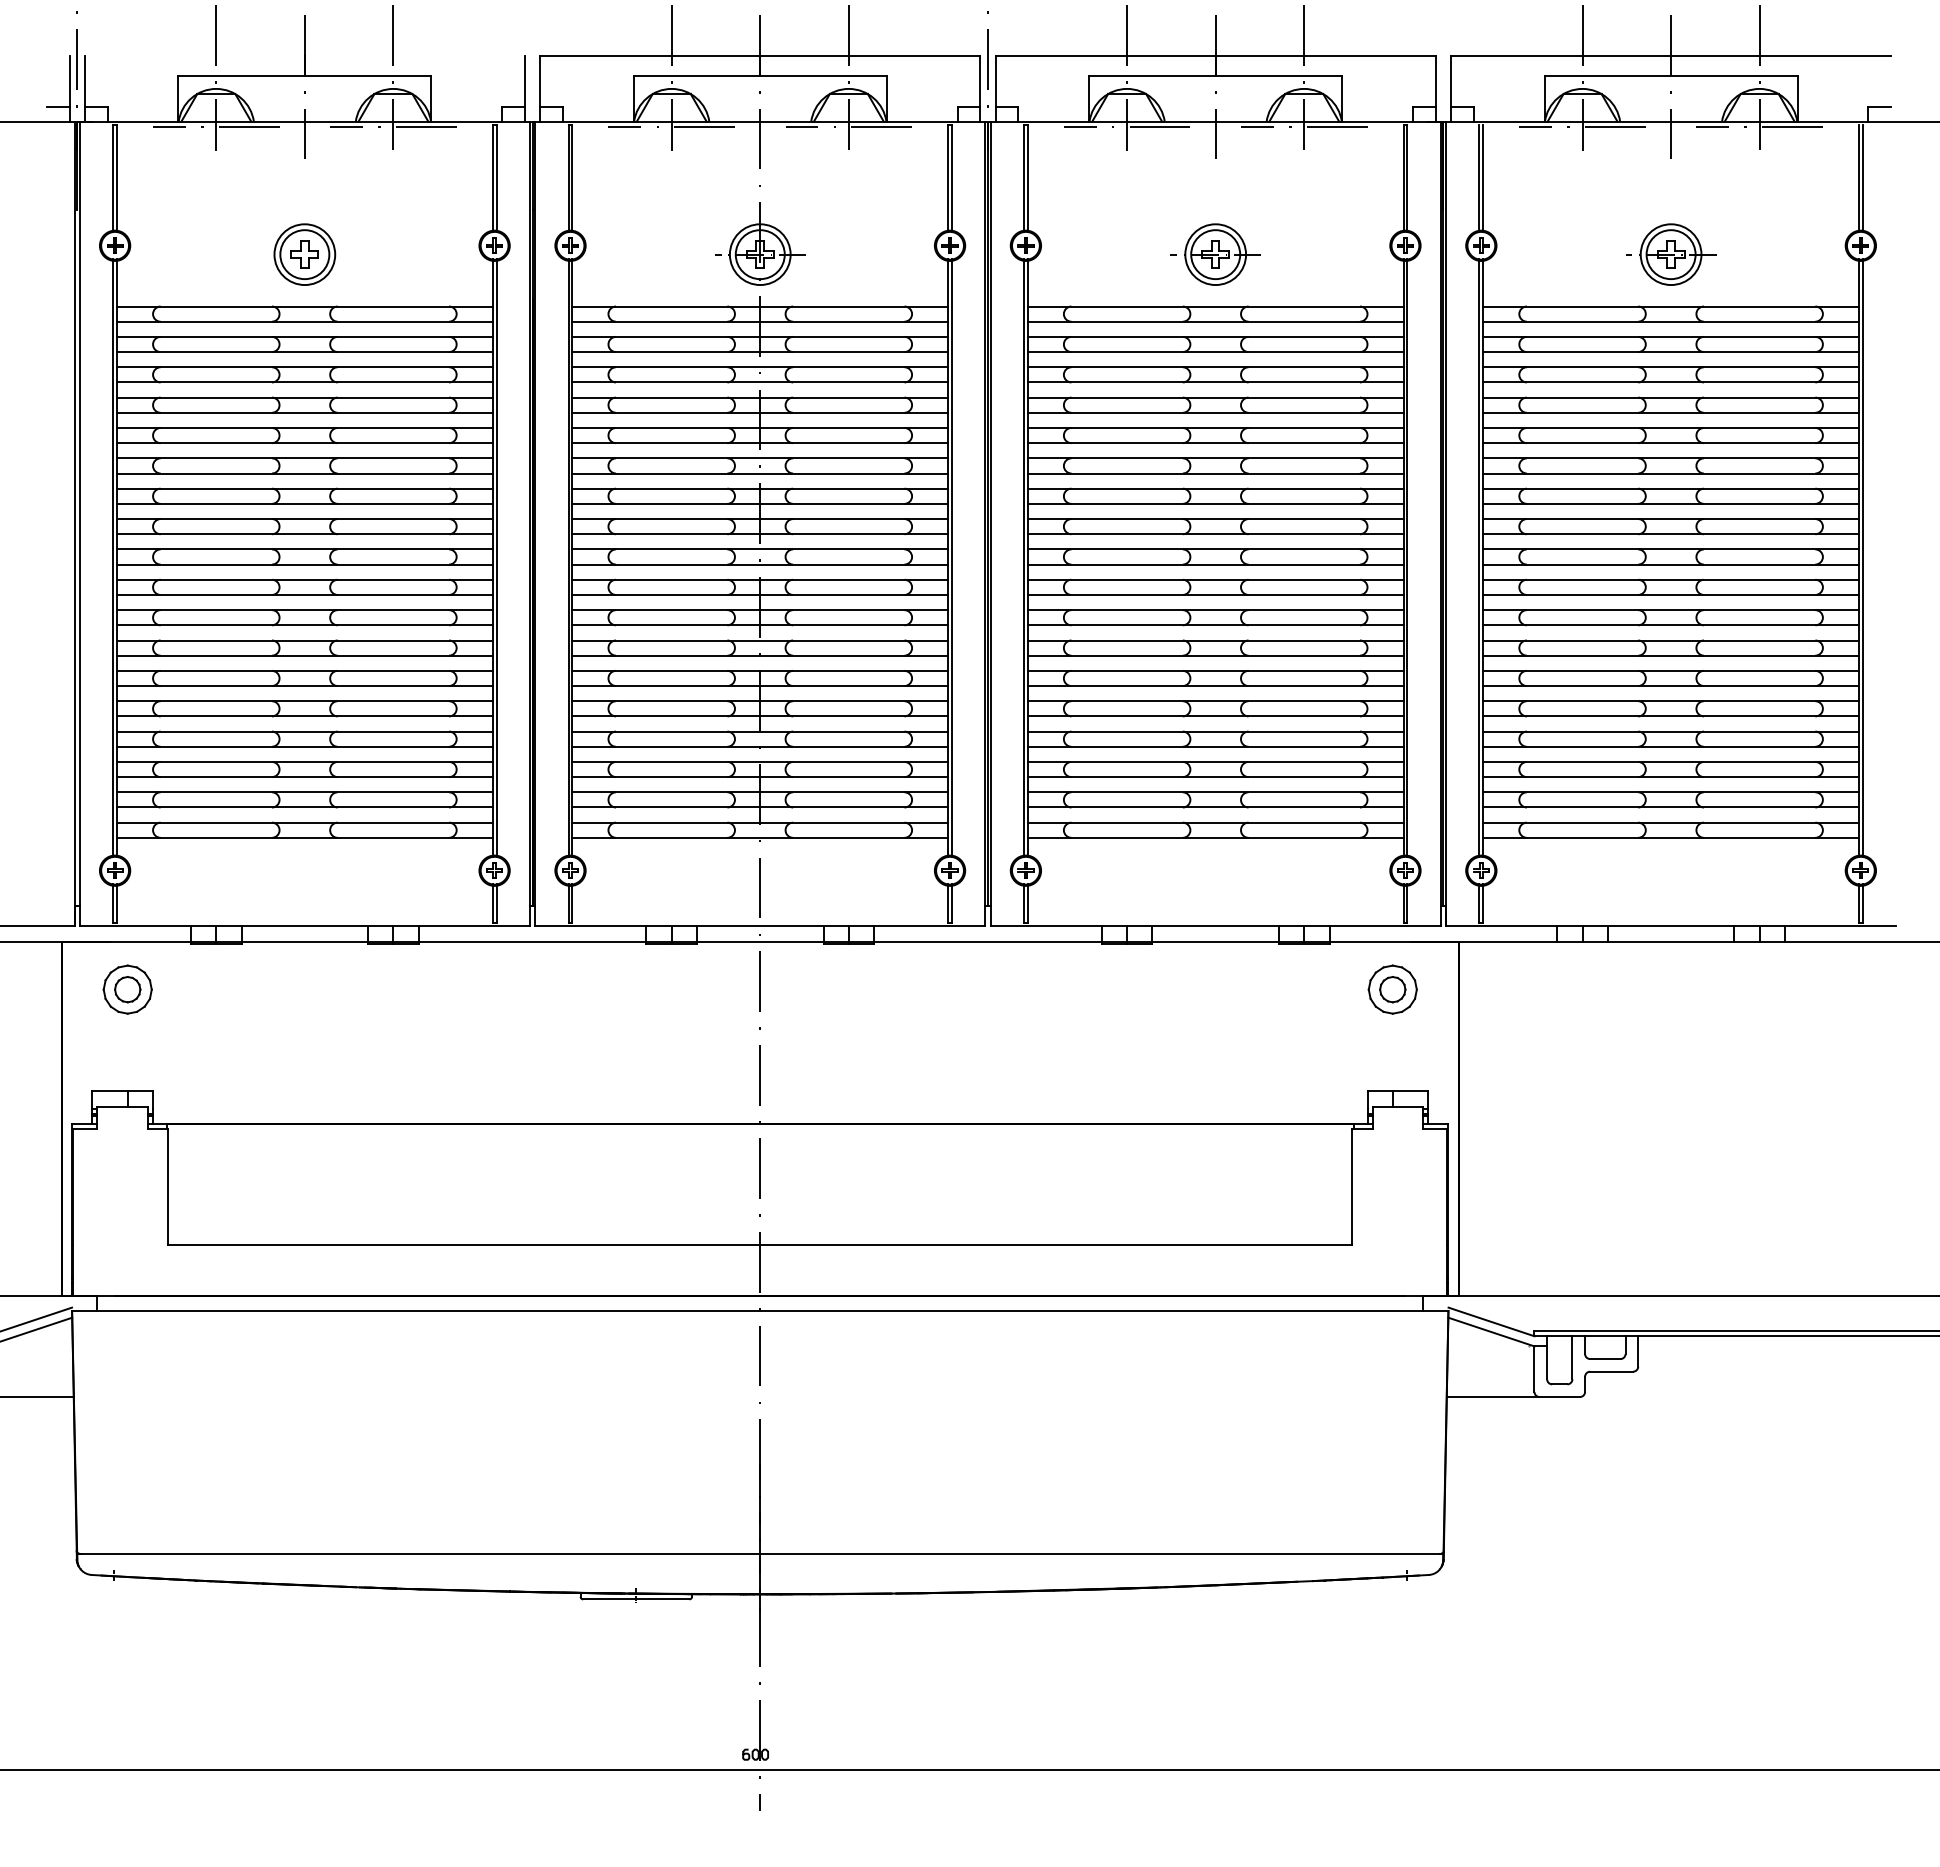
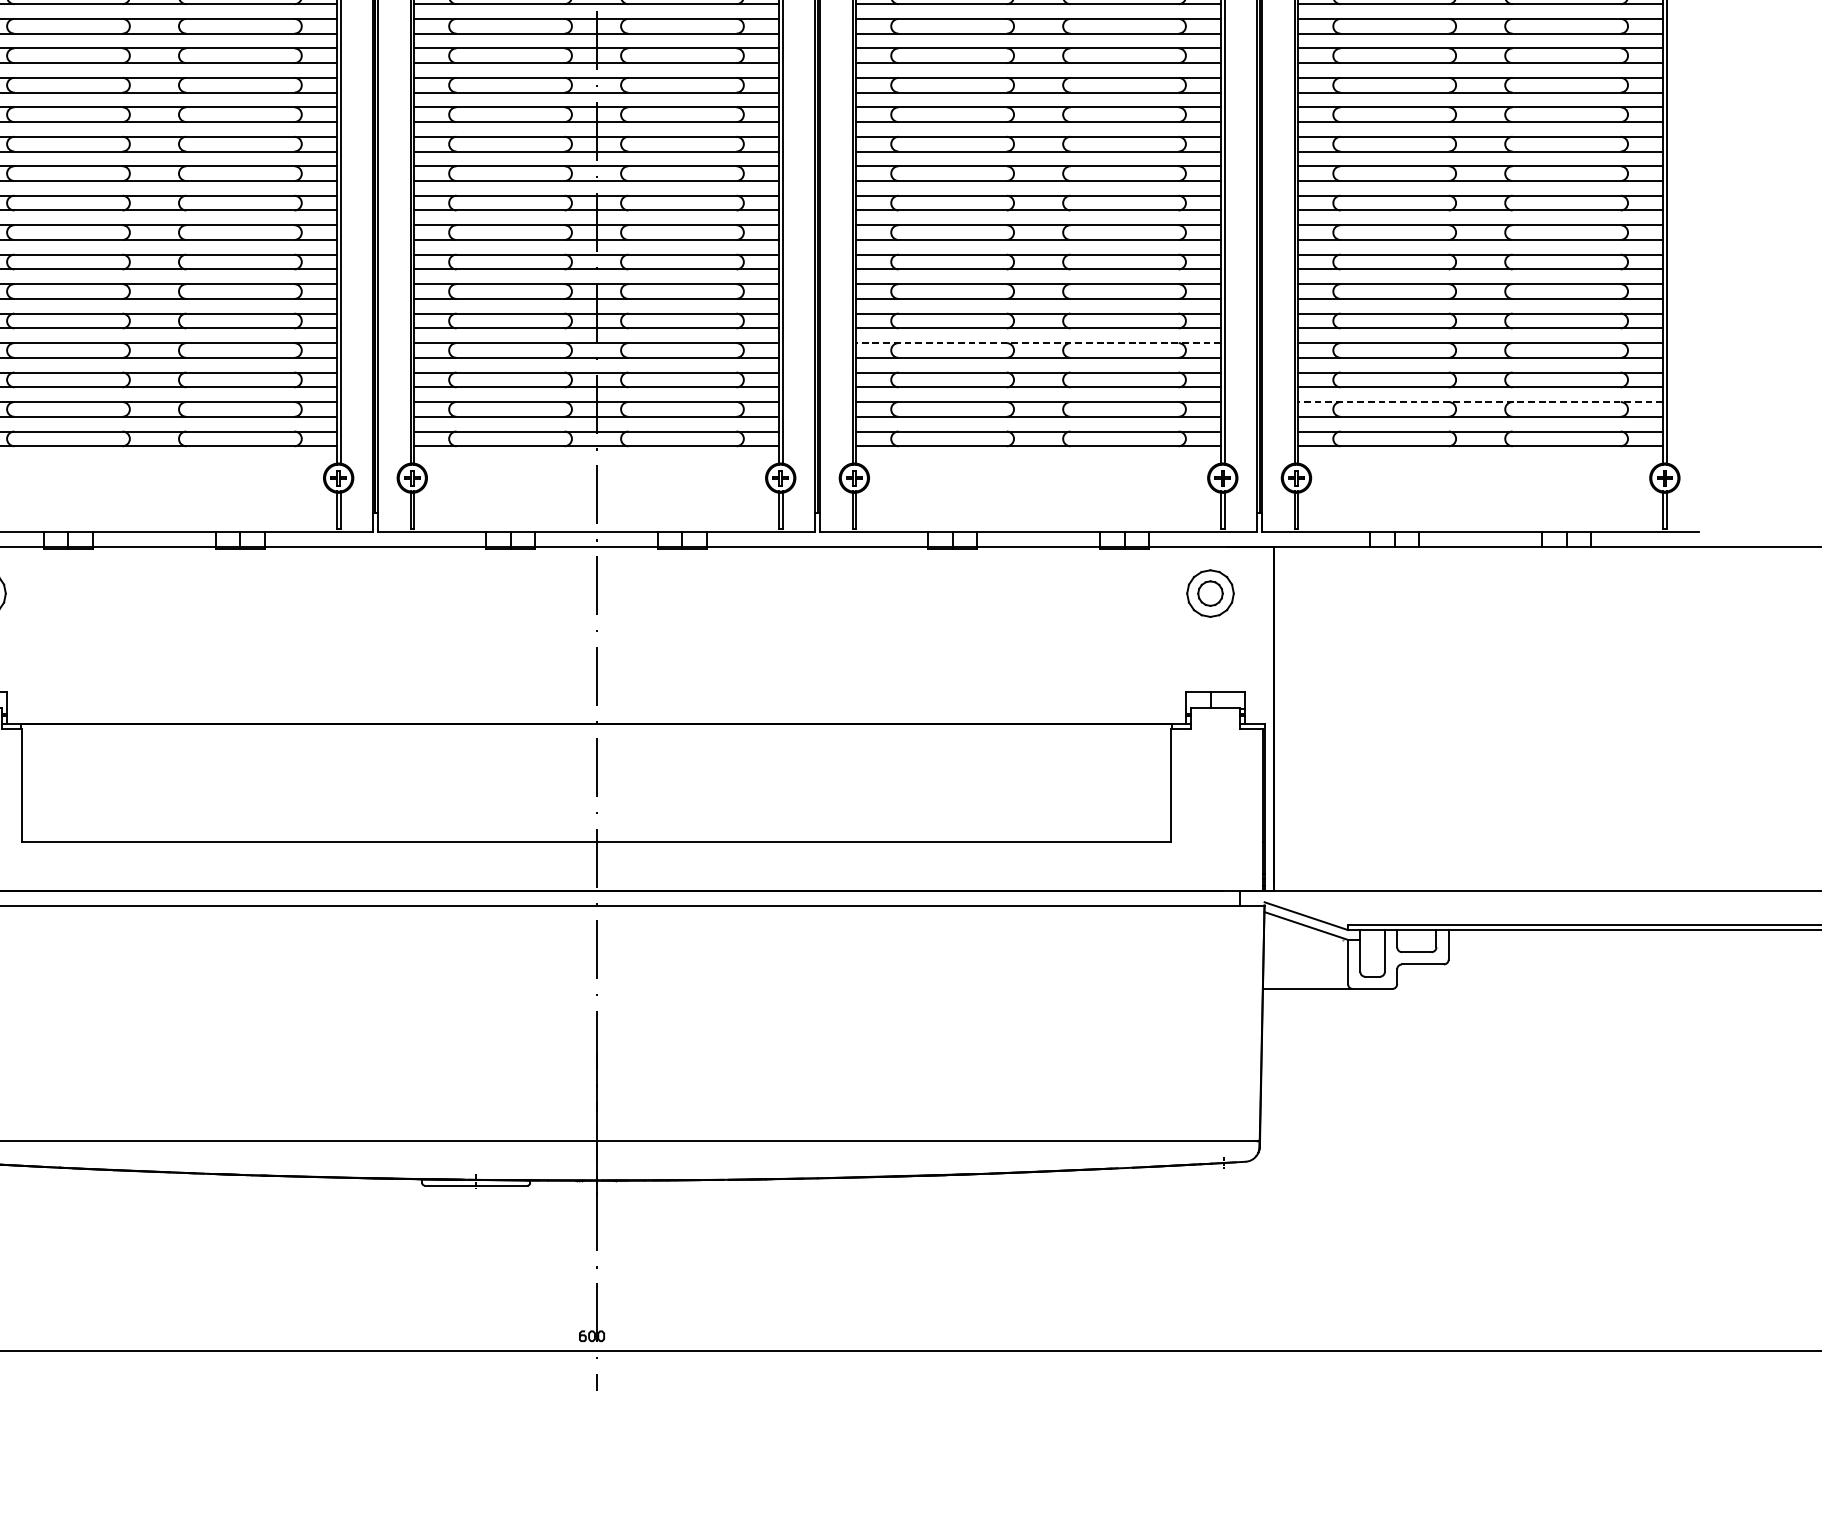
line: (1215, 731) -> (1038, 343), solid -> dashed
line: (1671, 792) -> (1481, 402), solid -> dashed

